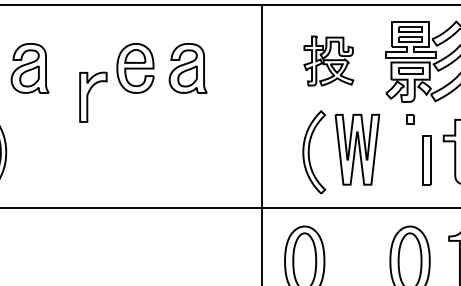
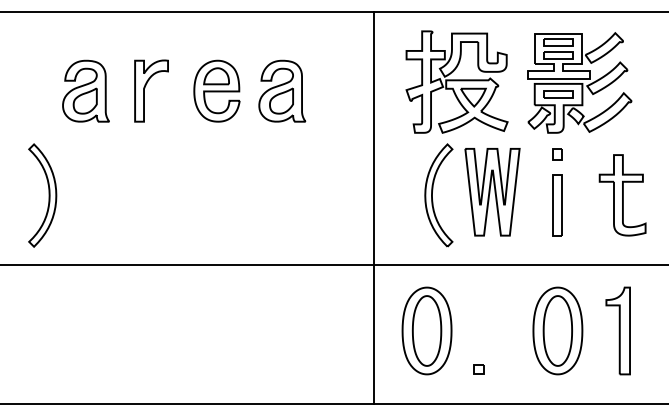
part: (328, 60) -> (456, 81), size x1.67
part: (88, 95) -> (145, 88), moved
part: (426, 160) -> (557, 205), moved

